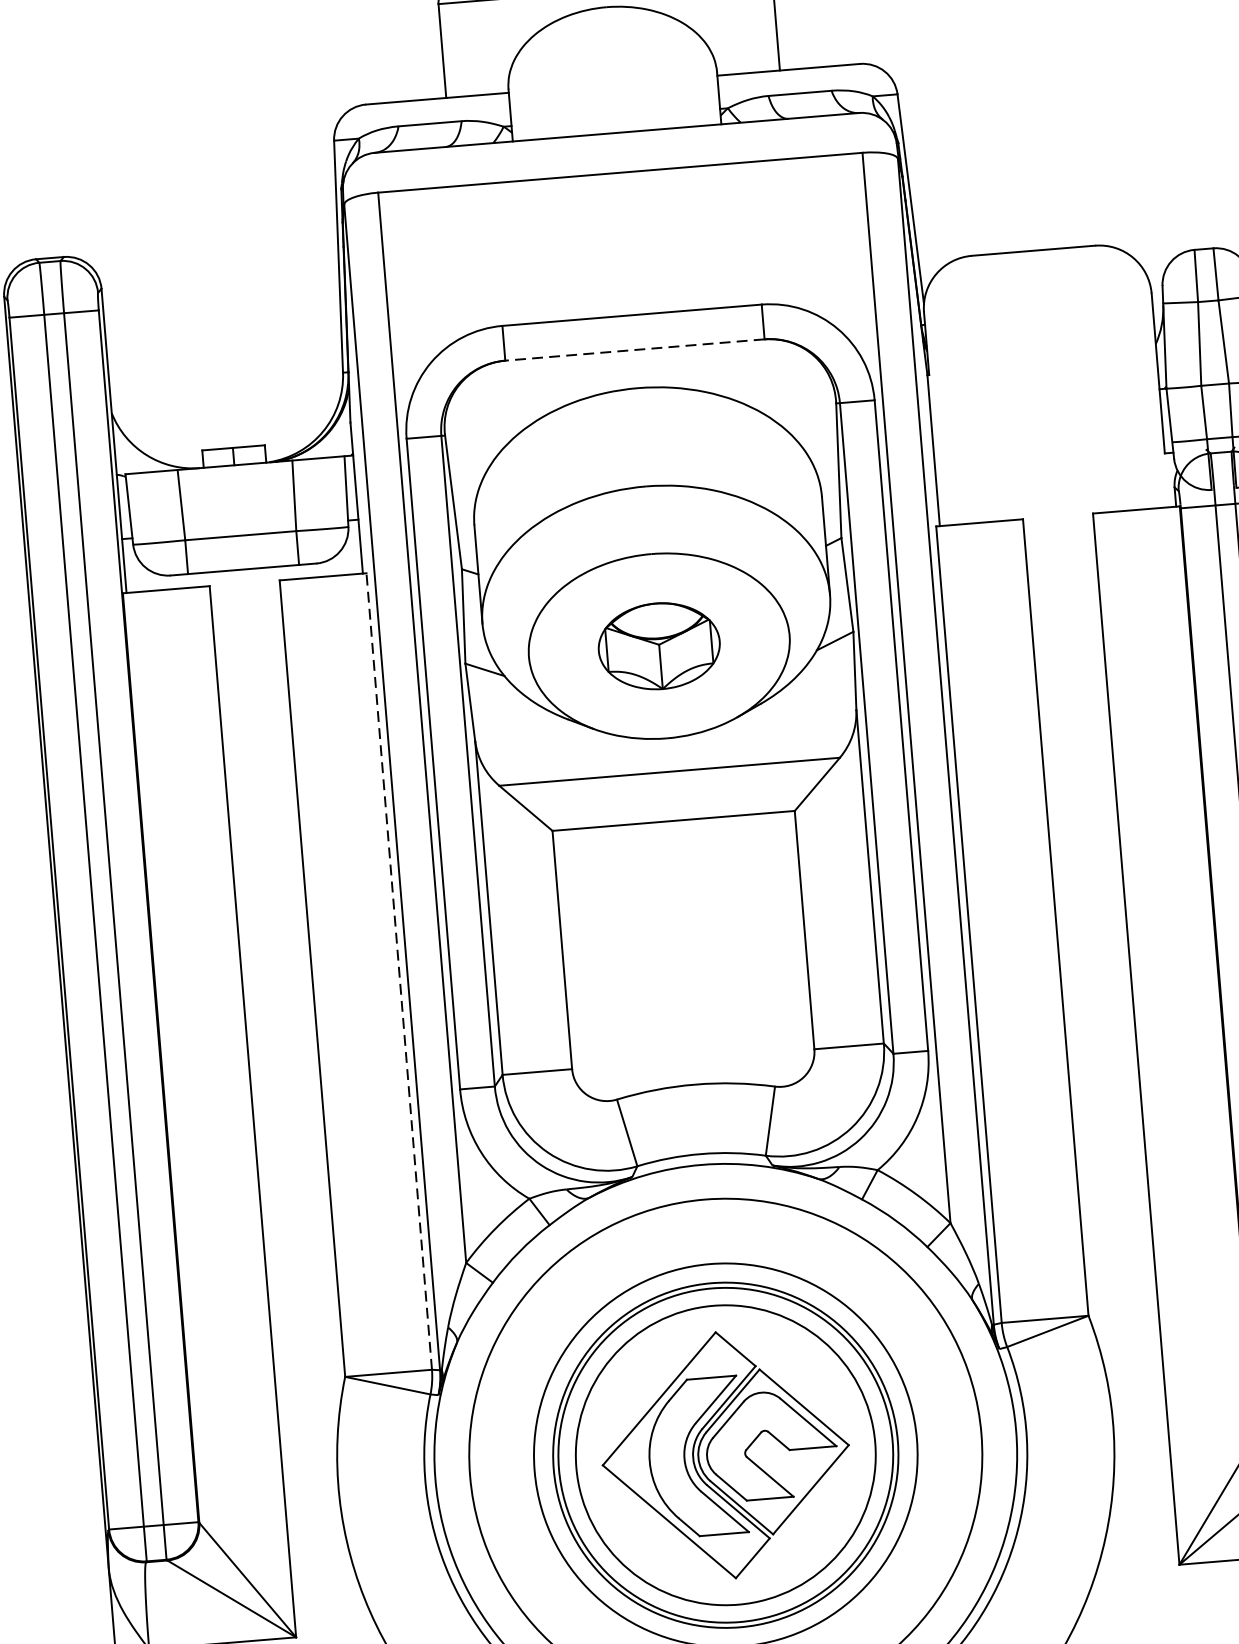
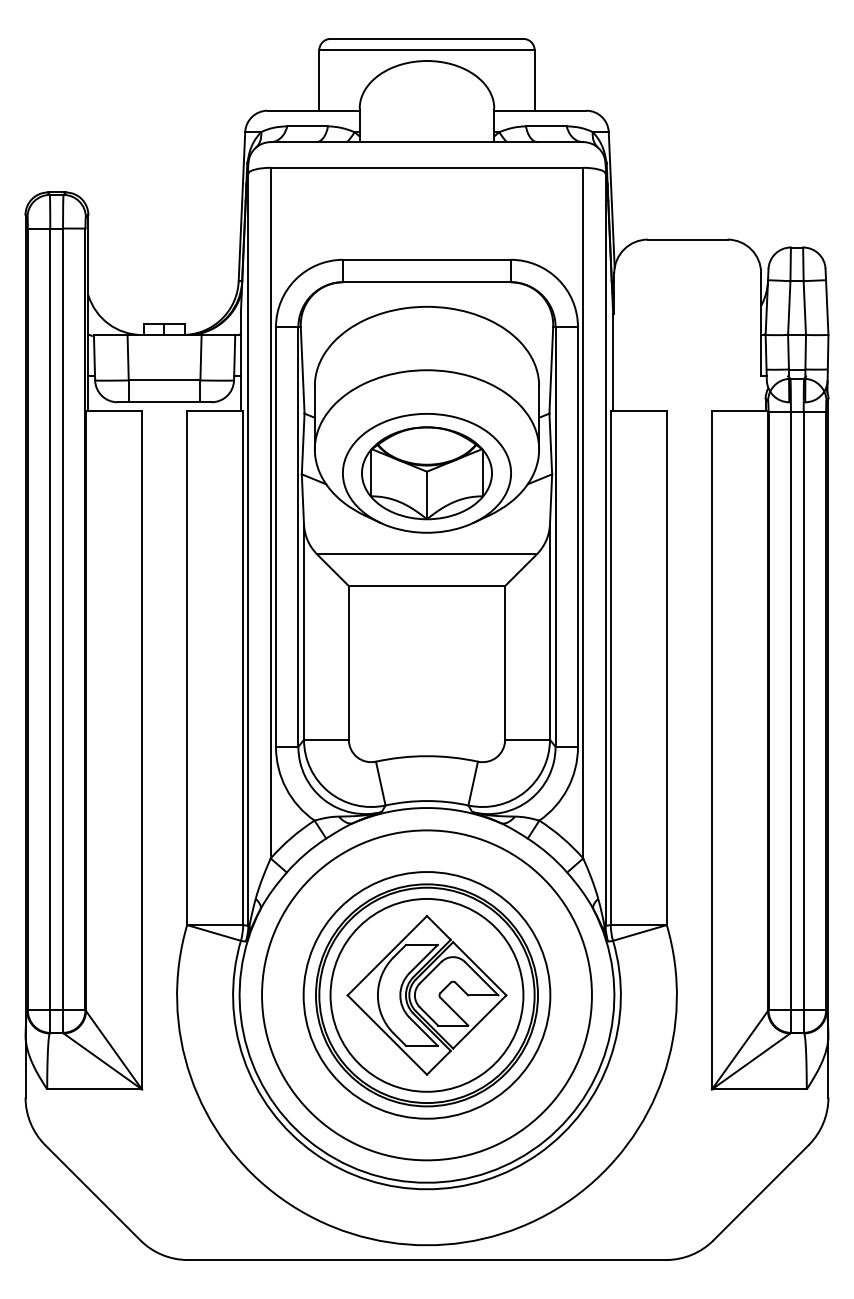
line: (635, 350) -> (427, 282), dashed -> solid
part: (658, 646) -> (426, 473), size x1.67
line: (399, 972) -> (243, 668), dashed -> solid

